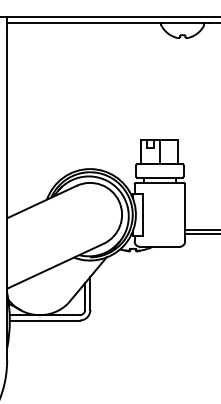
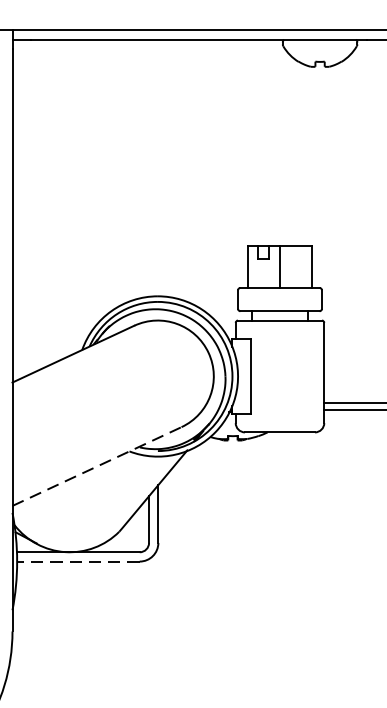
line: (55, 266) -> (97, 466), solid -> dashed
line: (44, 320) -> (77, 561), solid -> dashed

